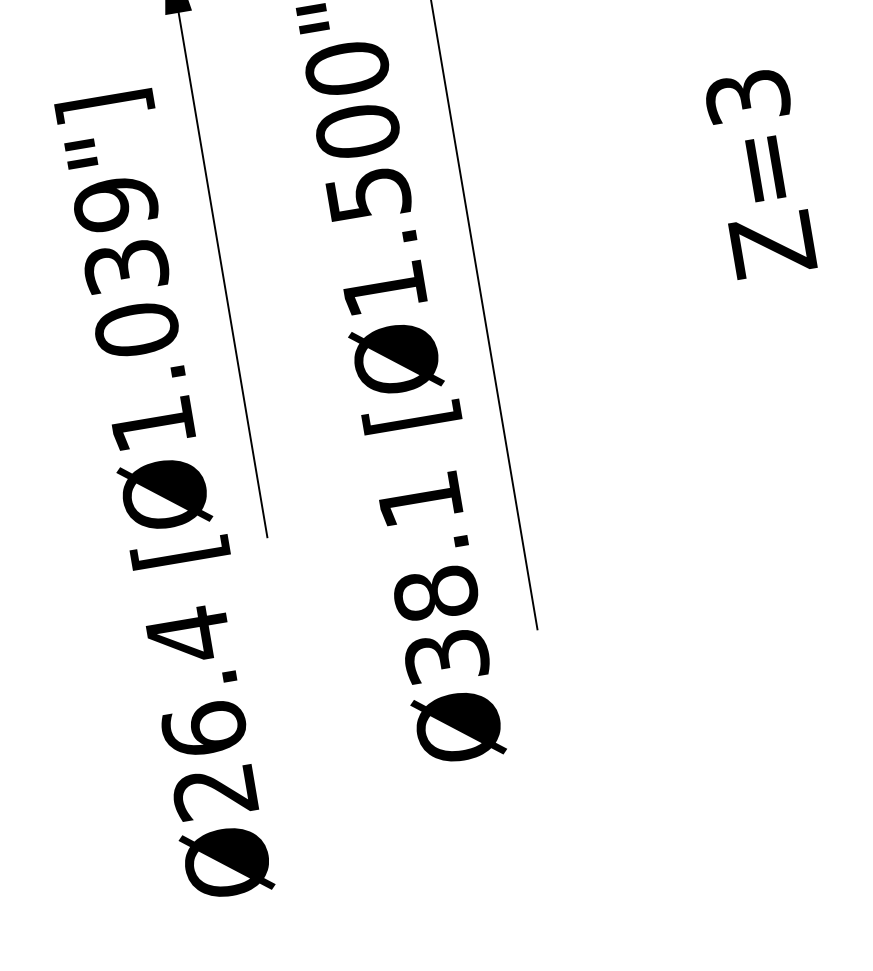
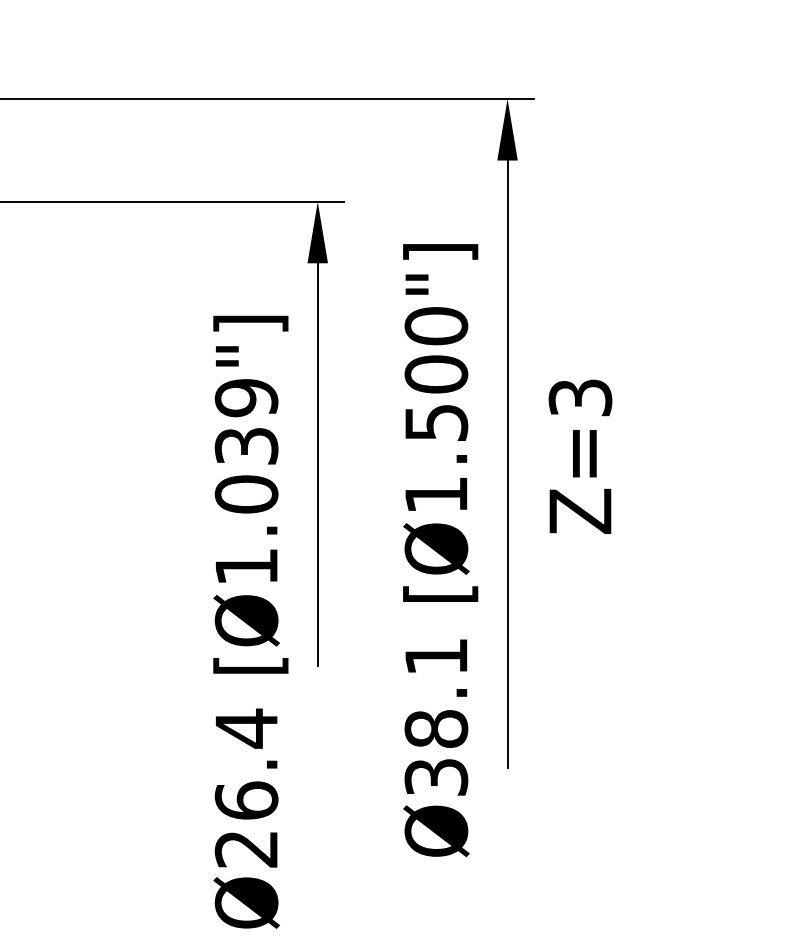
text: (760, 173) -> (580, 456), moved

